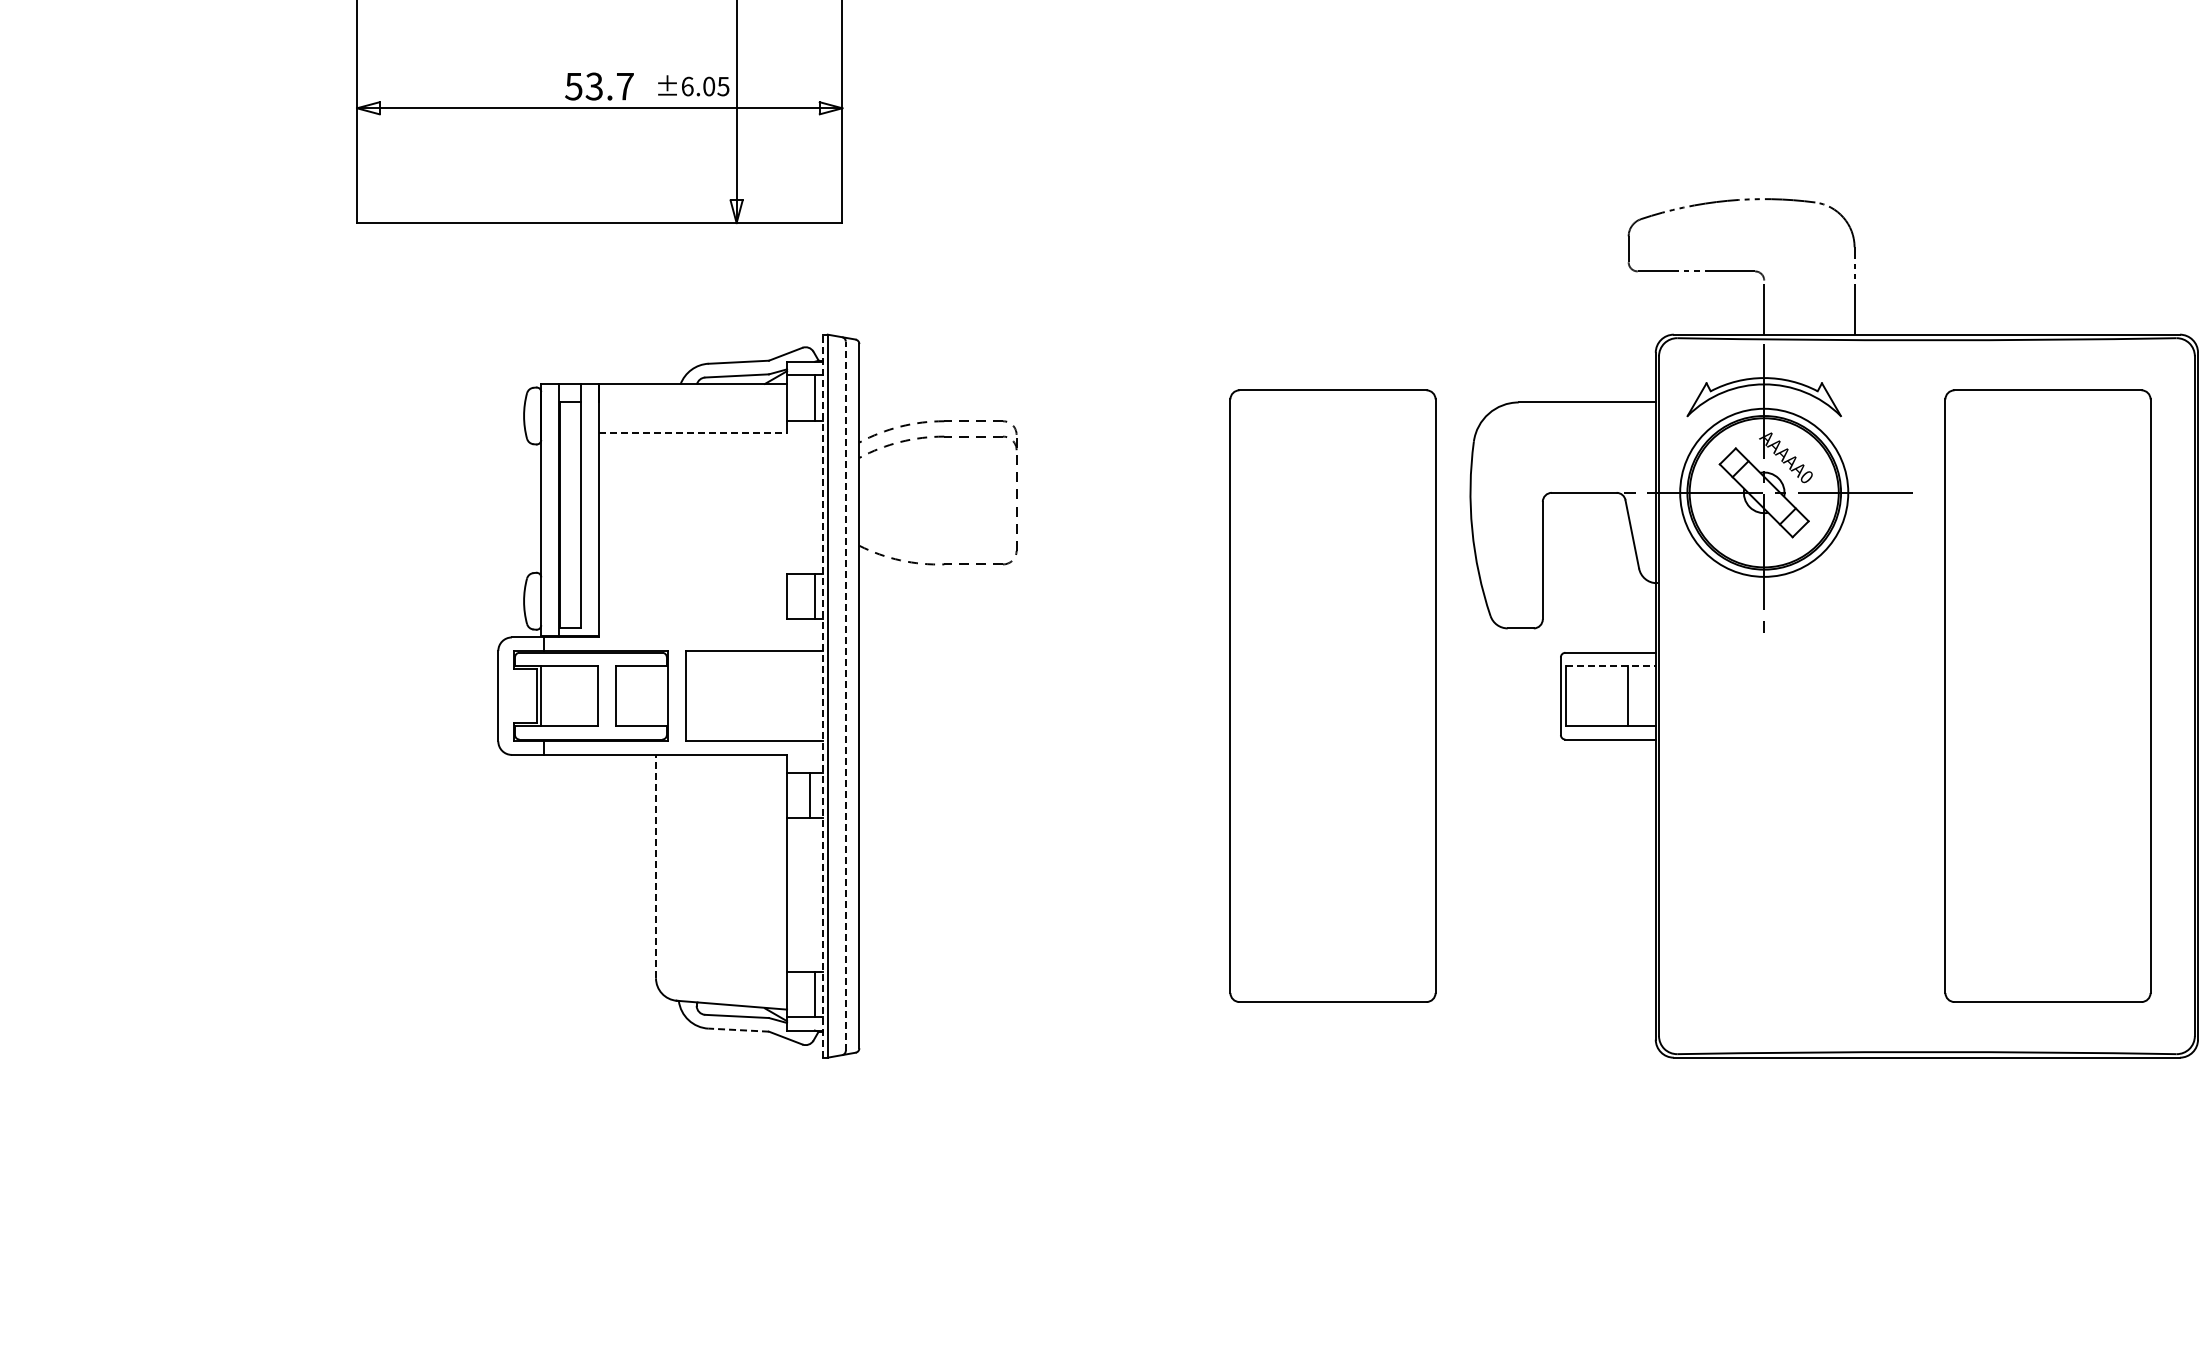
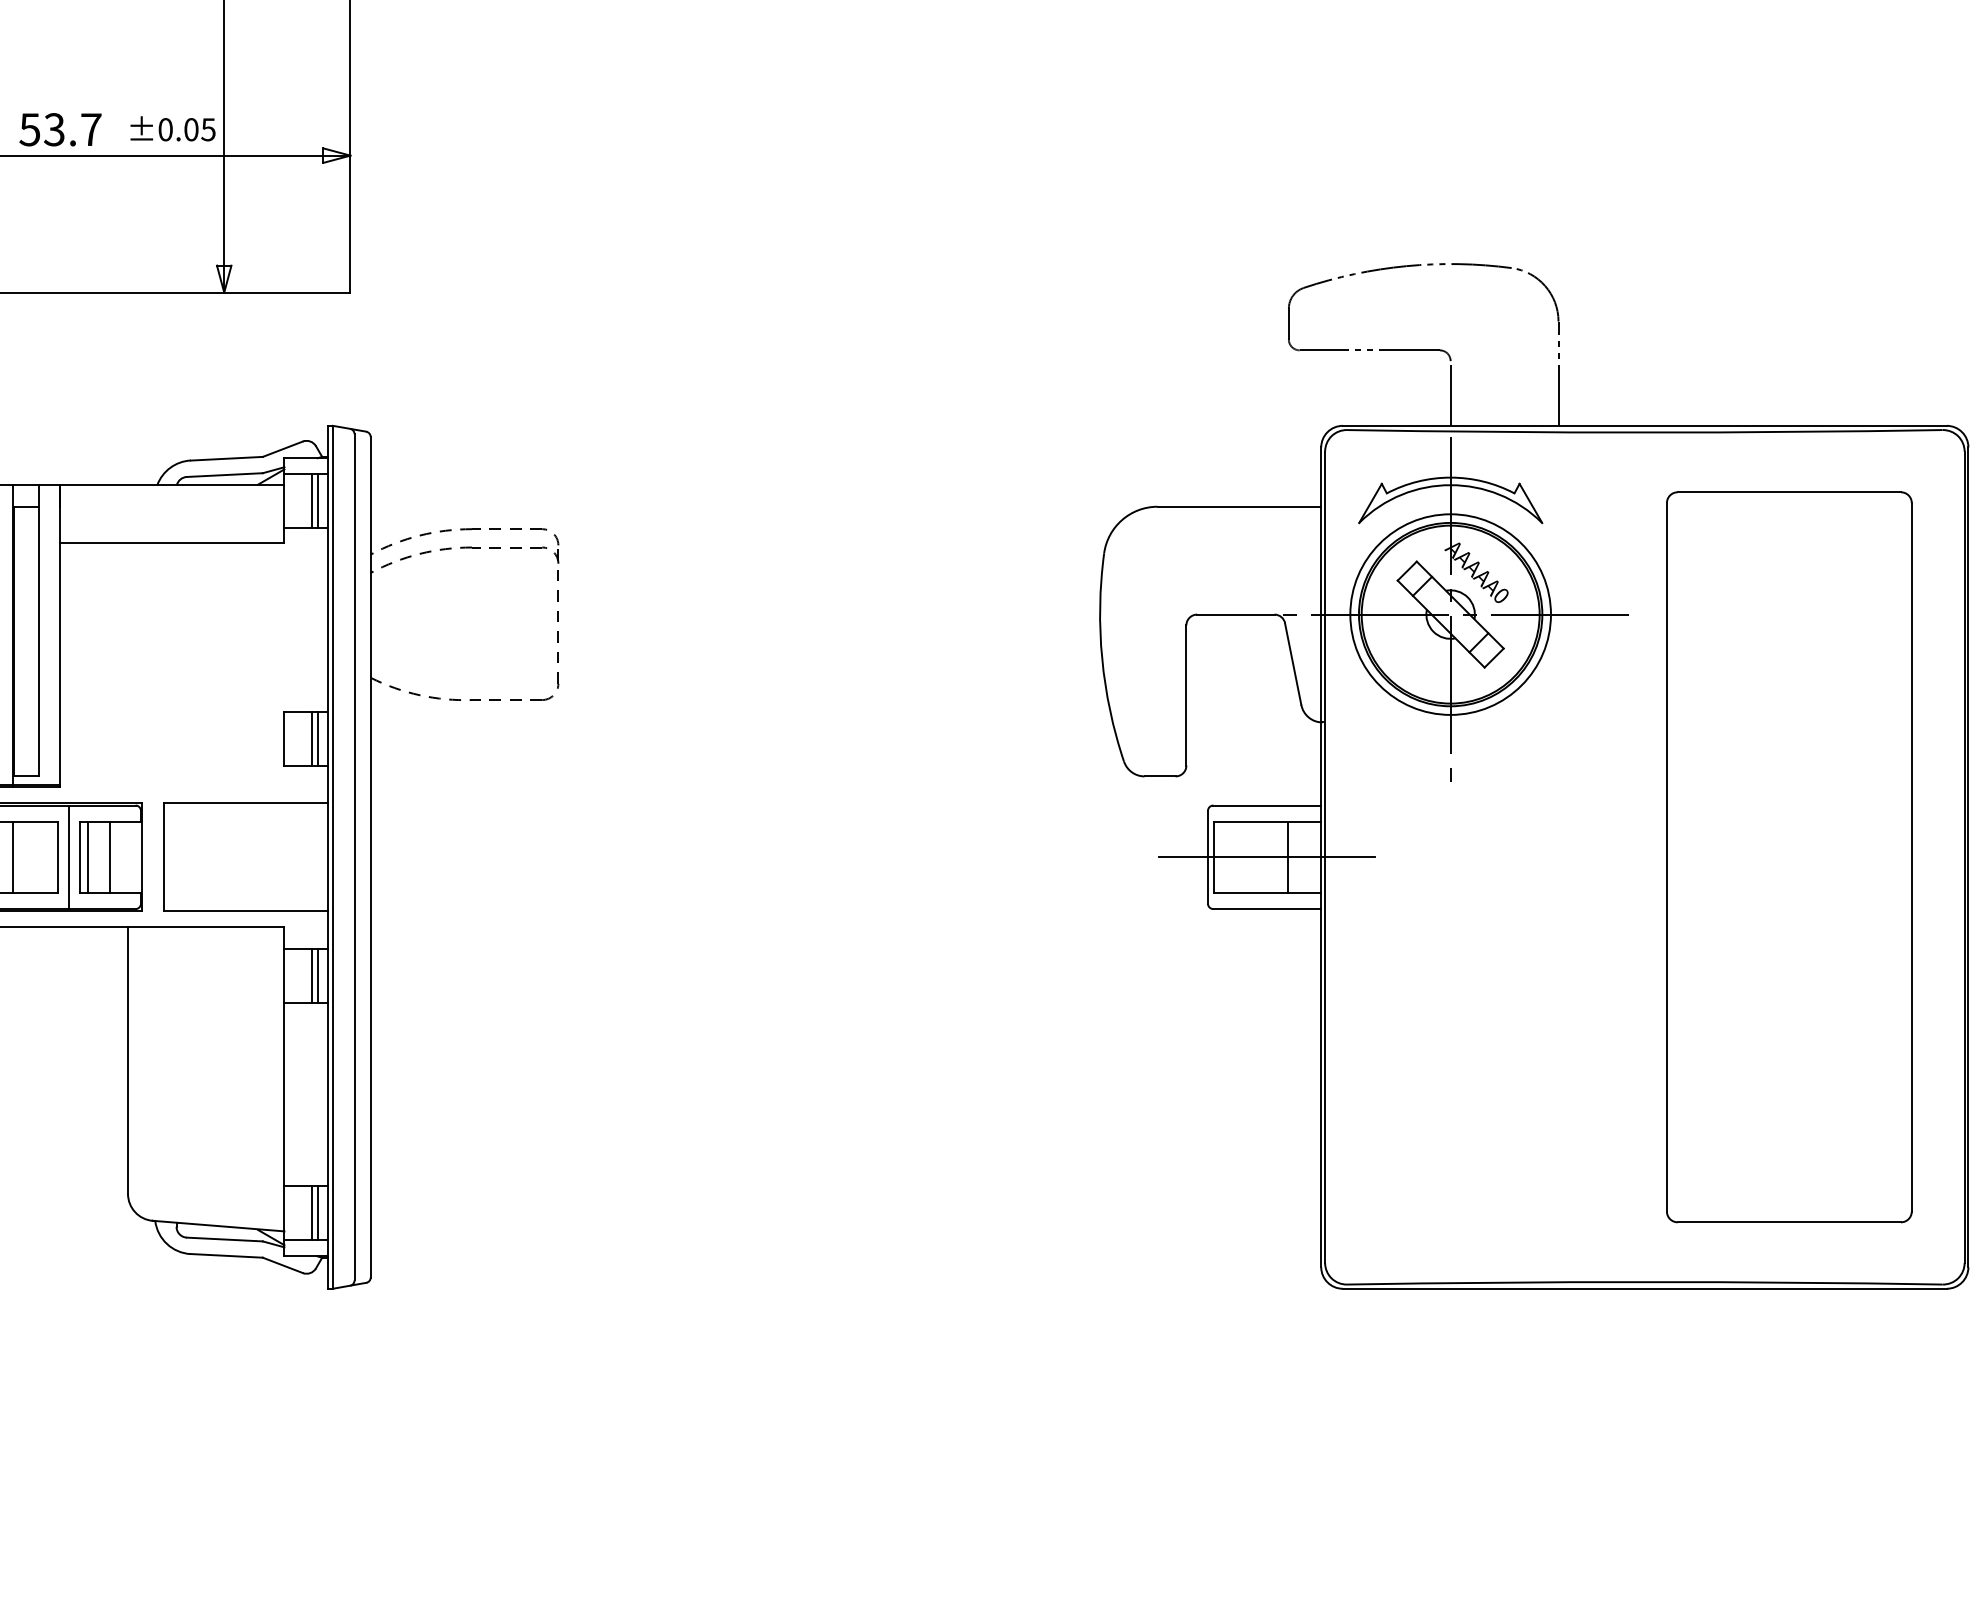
text: (687, 86) -> (165, 129), ±6.05 -> ±0.05
line: (810, 397) -> (312, 500), added
line: (693, 432) -> (172, 542), dashed -> solid
line: (810, 596) -> (312, 738), added
line: (1610, 666) -> (1267, 821), dashed -> solid
line: (606, 695) -> (68, 856), added
part: (1332, 695) -> (935, 856), removed
line: (559, 696) -> (12, 857), added
line: (622, 696) -> (88, 857), added
line: (640, 696) -> (109, 857), added
line: (823, 696) -> (327, 857), dashed -> solid
line: (845, 696) -> (354, 857), dashed -> solid
line: (1610, 696) -> (1267, 857), added
line: (815, 795) -> (318, 975), added
line: (656, 866) -> (128, 1060), dashed -> solid
line: (810, 994) -> (312, 1213), added
line: (738, 1030) -> (226, 1256), dashed -> solid

